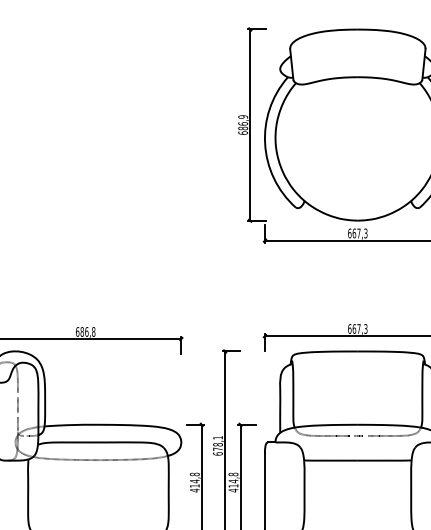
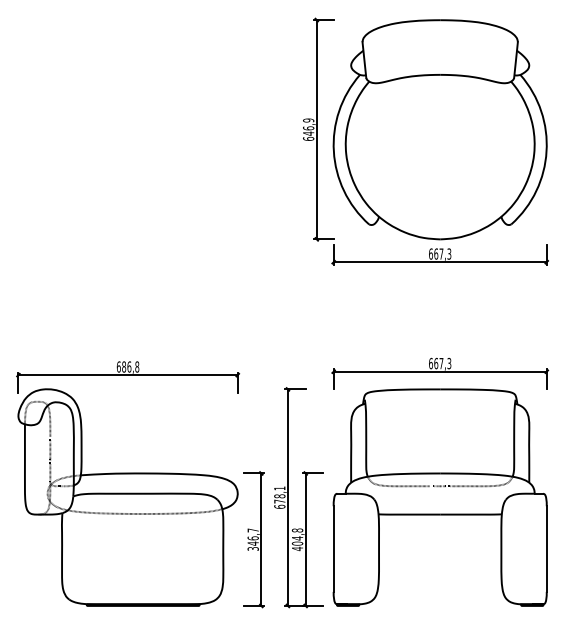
text: (243, 128) -> (308, 133), 686,9 -> 646,9
text: (194, 482) -> (252, 539), 414,8 -> 346,7
text: (233, 485) -> (297, 543), 414,8 -> 404,8

